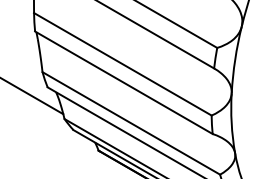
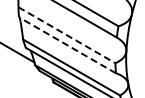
line: (122, 64) -> (66, 35), solid -> dashed
line: (123, 83) -> (67, 45), solid -> dashed

